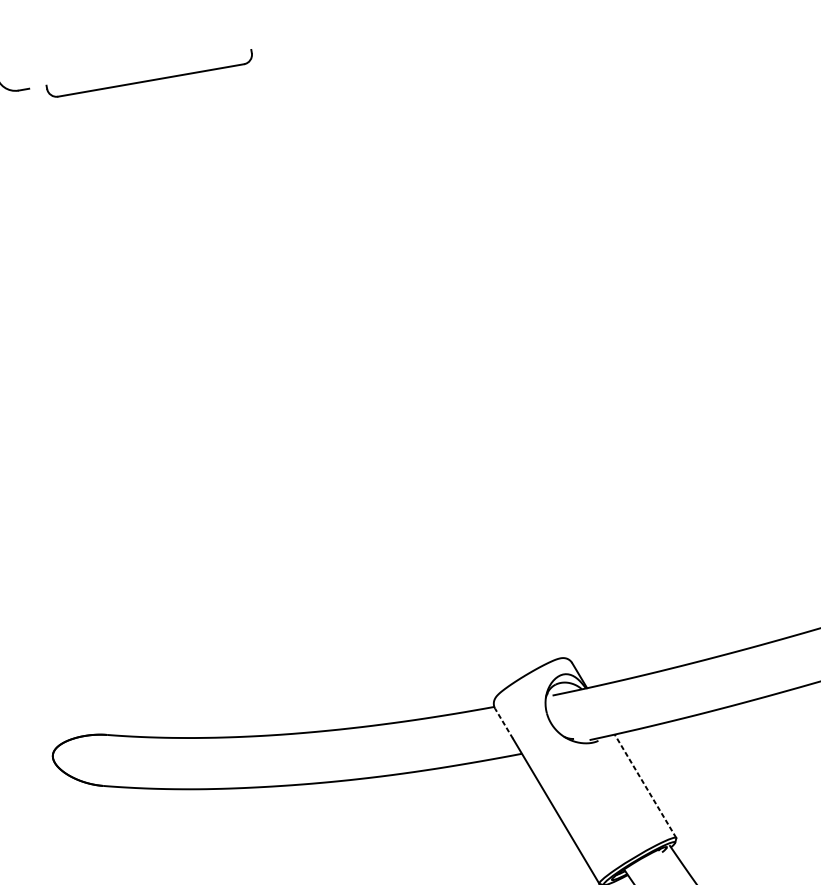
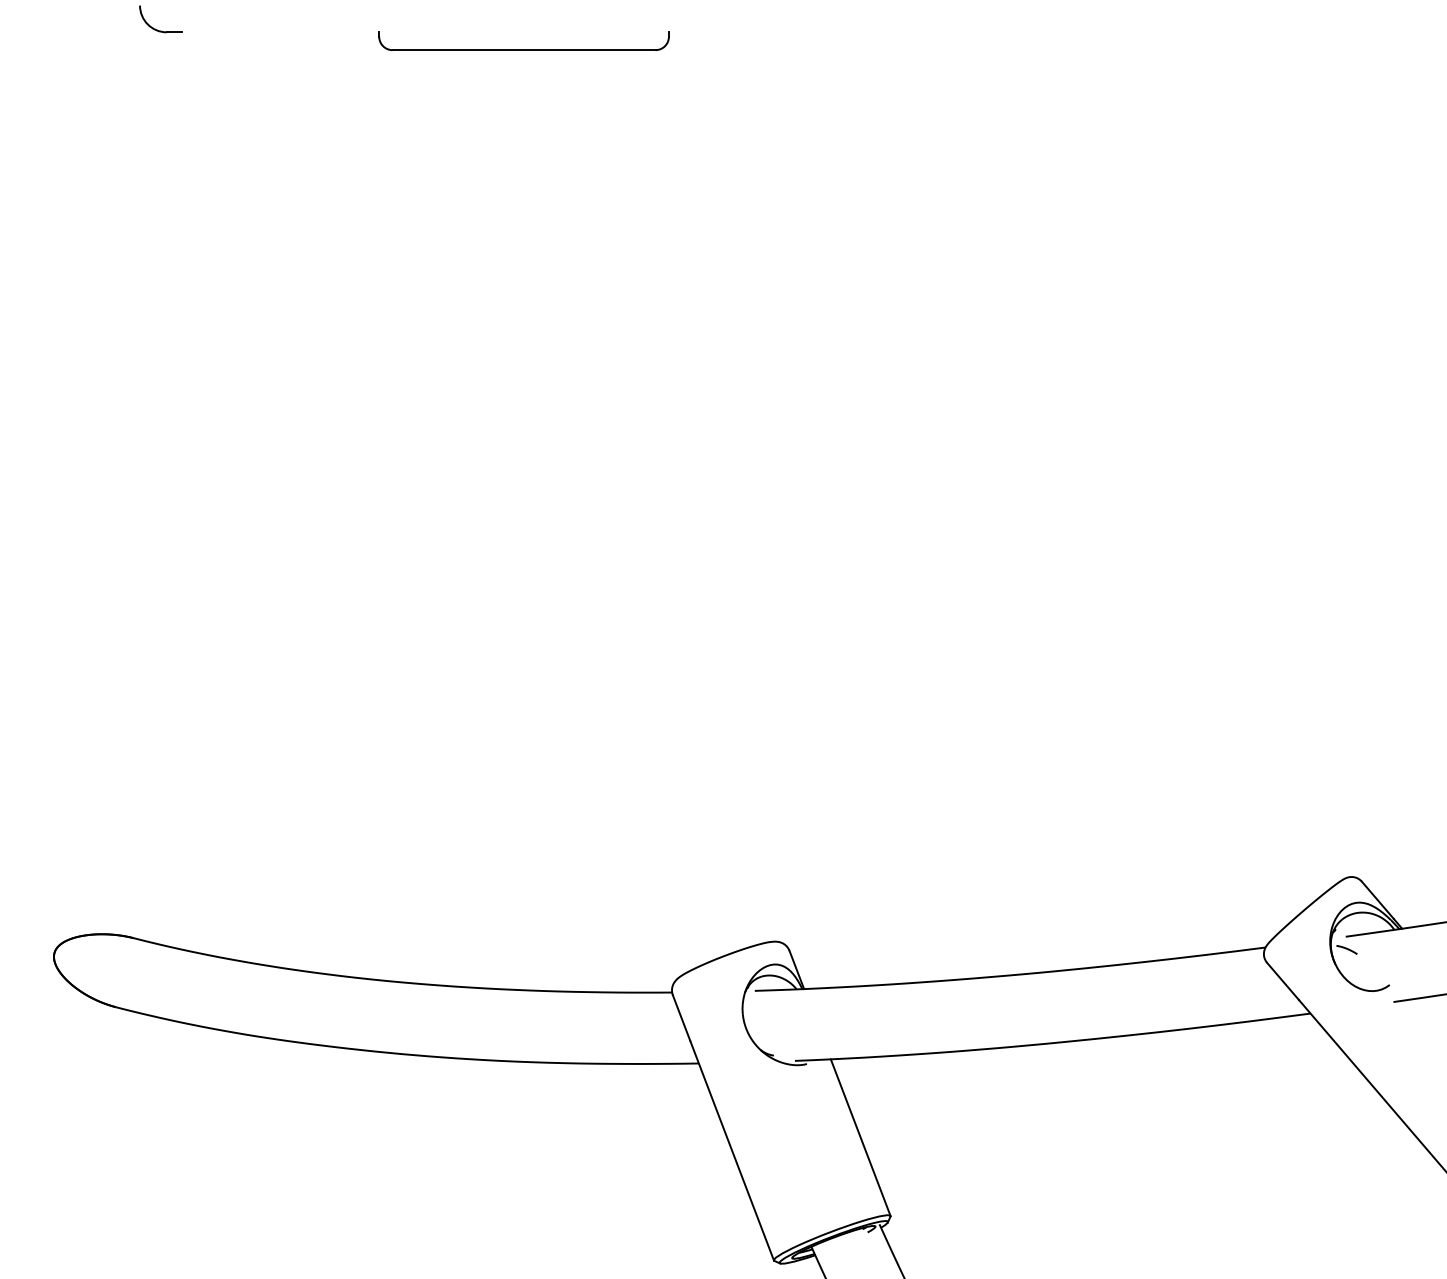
part: (150, 80) -> (523, 49), moved
line: (504, 723) -> (681, 1017), dashed -> solid
line: (645, 786) -> (860, 1137), dashed -> solid

